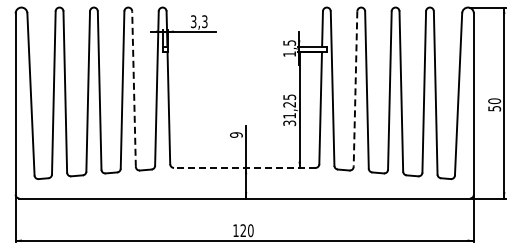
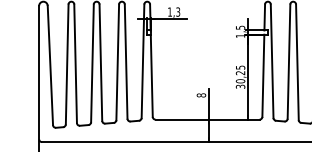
text: (193, 21) -> (169, 11), 3,3 -> 1,3
line: (134, 89) -> (126, 61), dashed -> solid
line: (355, 89) -> (288, 61), dashed -> solid
text: (289, 115) -> (240, 81), 31,25 -> 30,25
text: (236, 134) -> (201, 95), 9 -> 8
line: (244, 167) -> (207, 119), dashed -> solid

